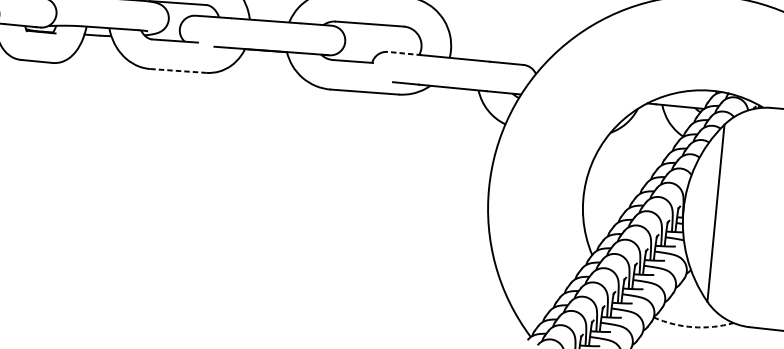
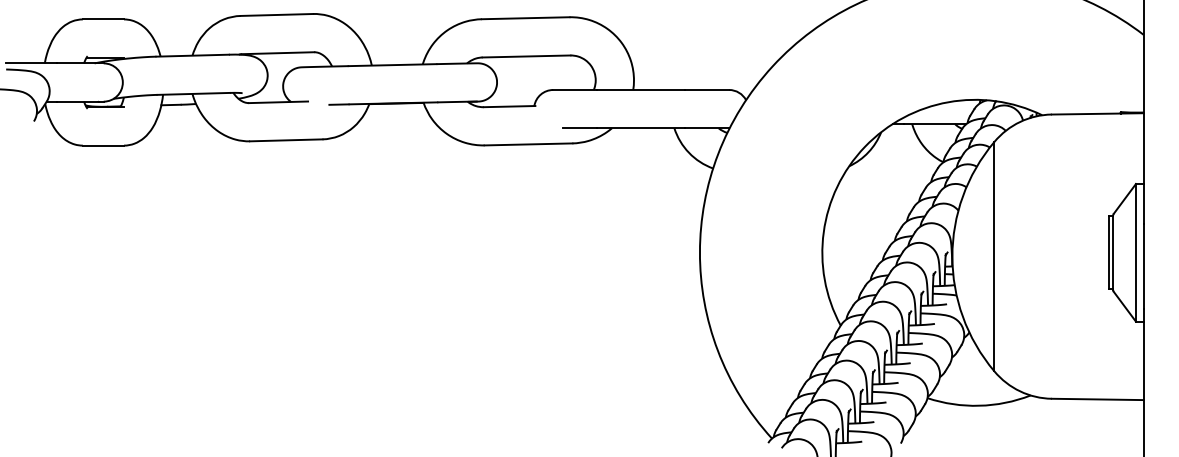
line: (405, 53) -> (575, 89), dashed -> solid
line: (178, 71) -> (286, 140), dashed -> solid
arc: (693, 326) -> (979, 405), dashed -> solid

